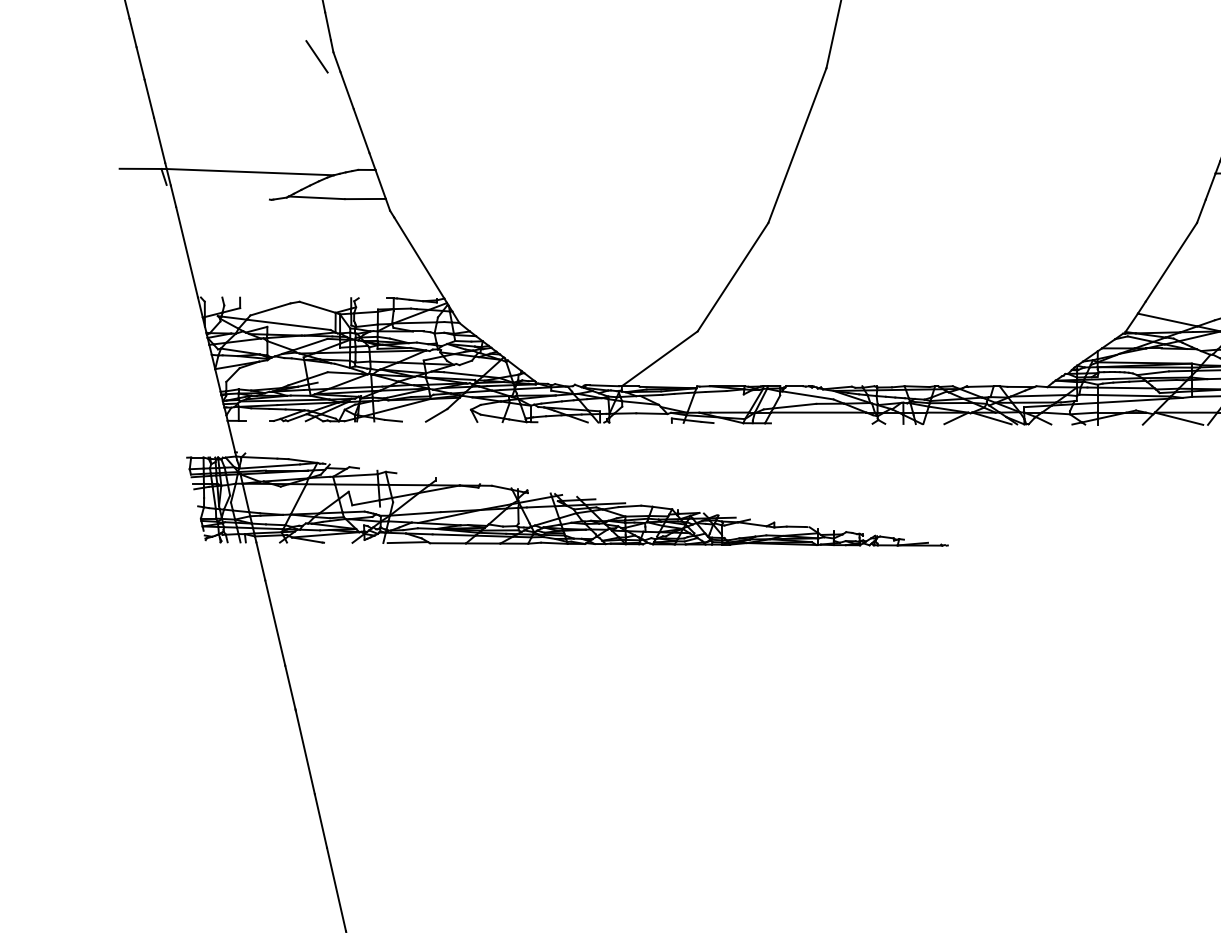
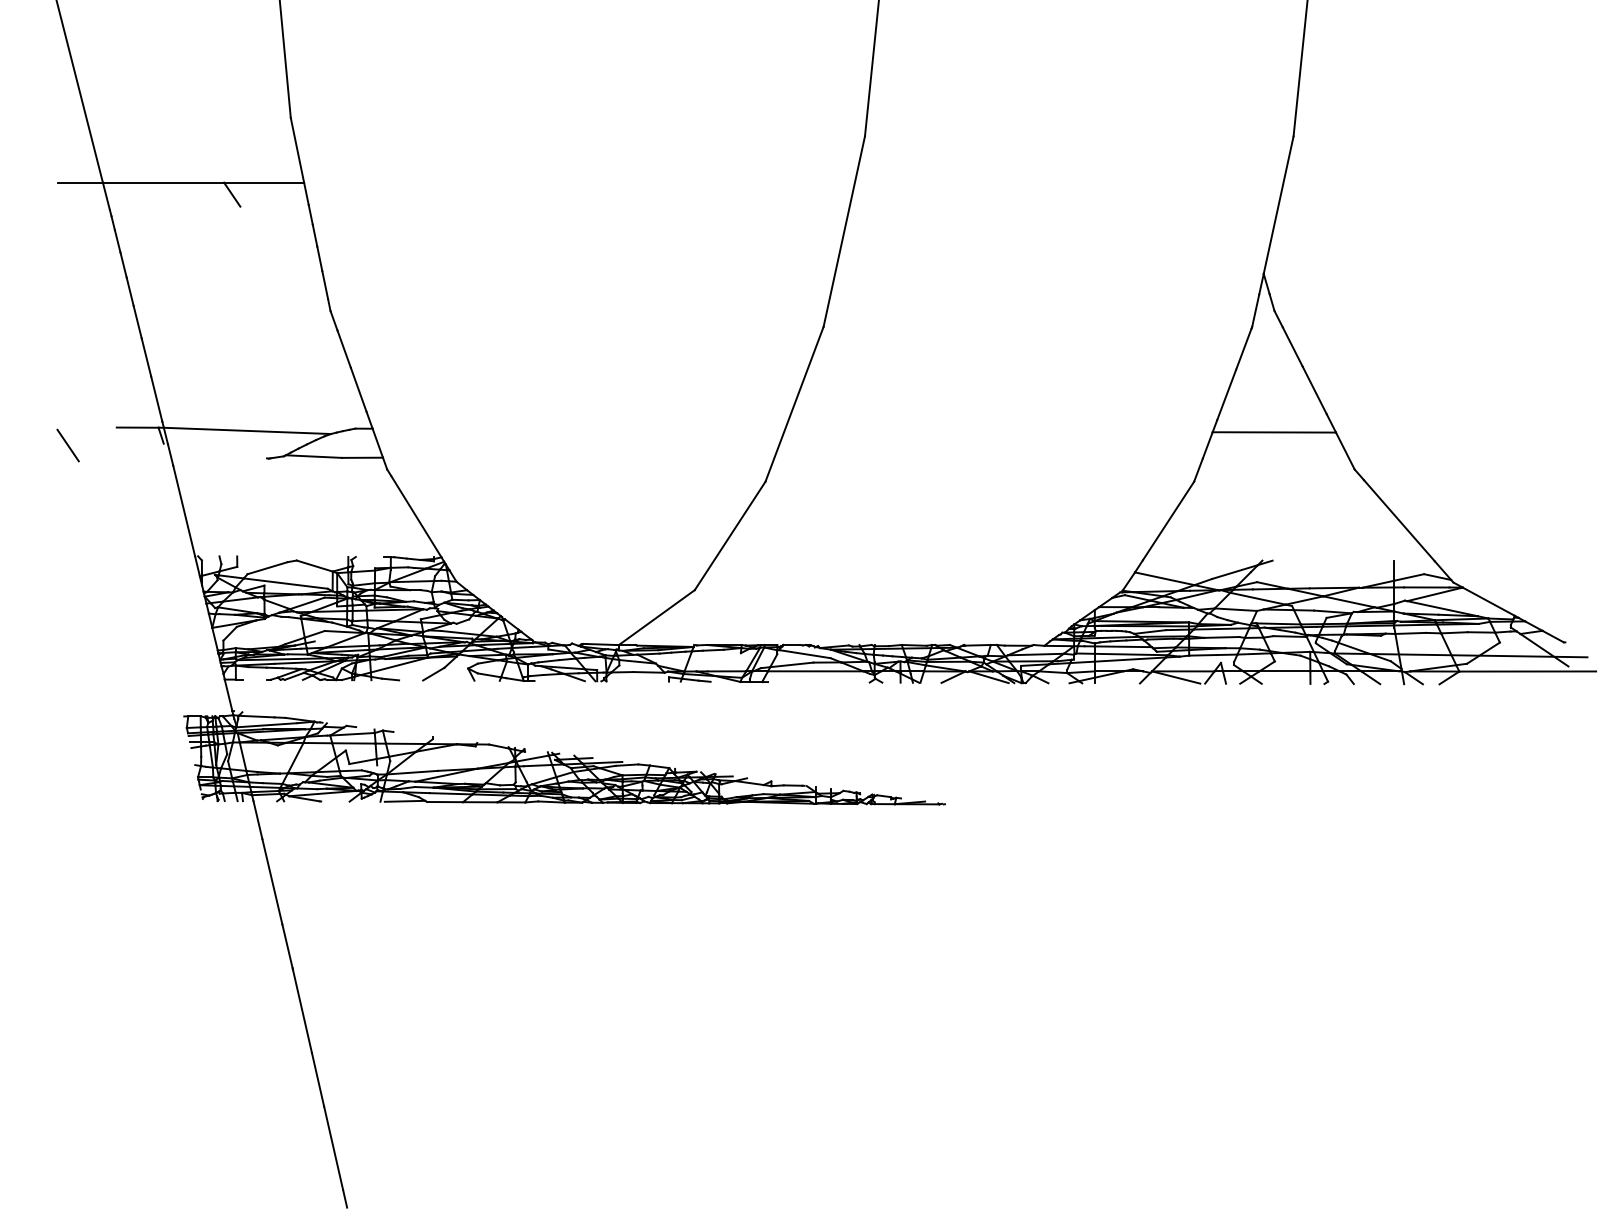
line: (316, 56) -> (67, 445), moved

